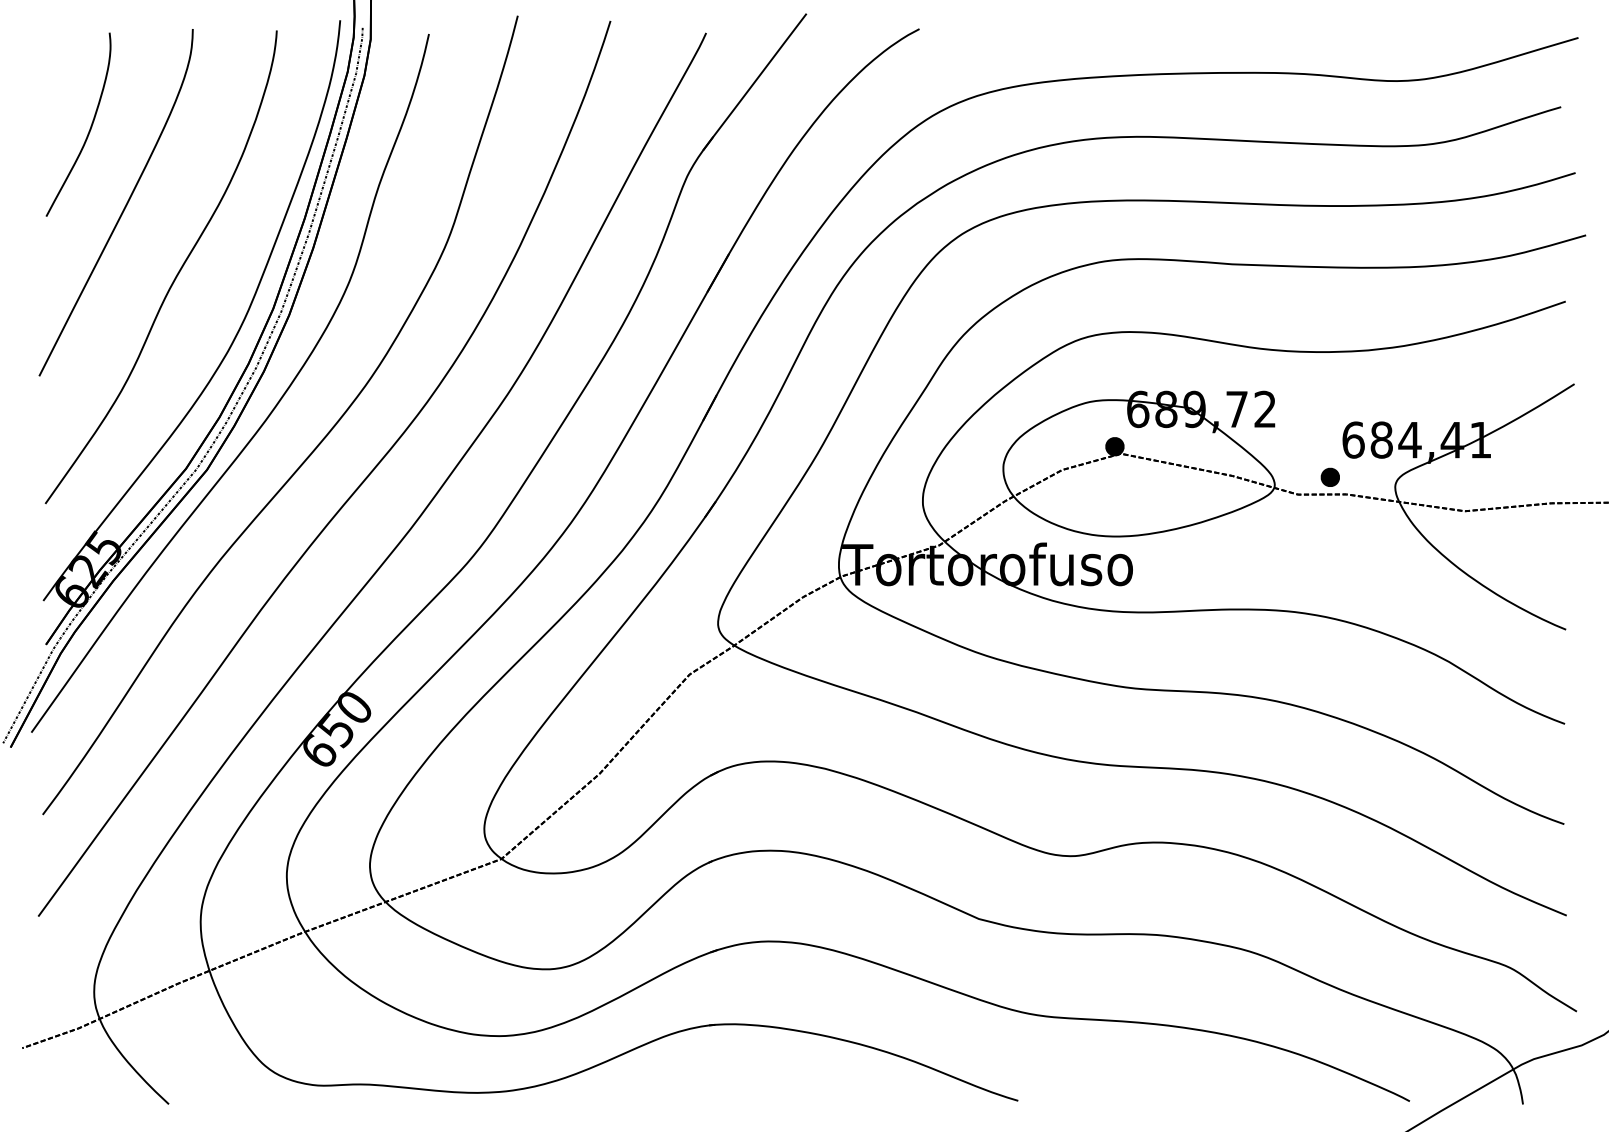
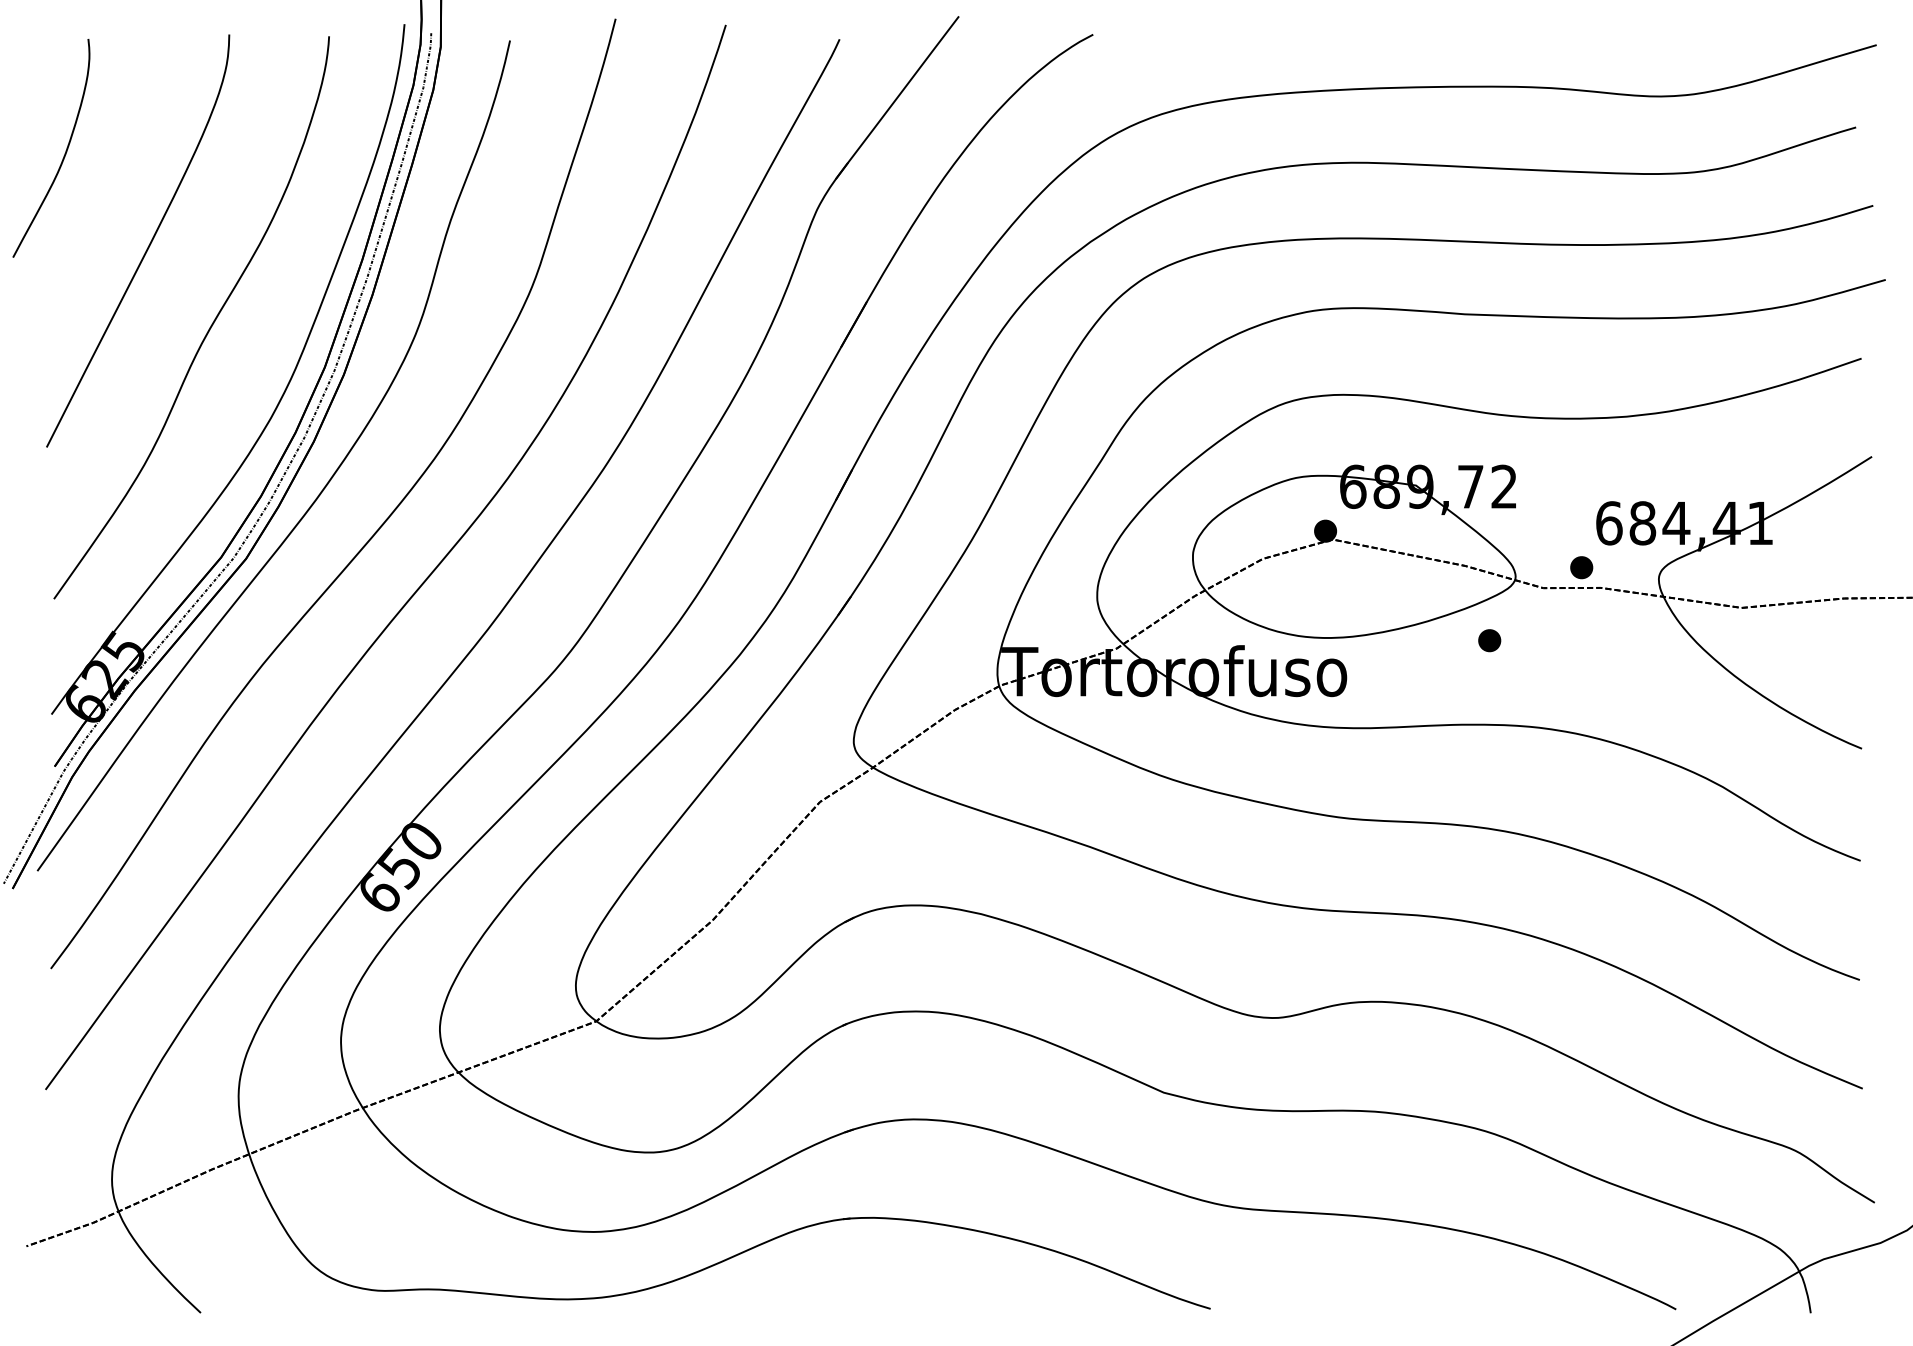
part: (89, 129) -> (64, 153), moved
part: (1252, 538) -> (1489, 640), added

